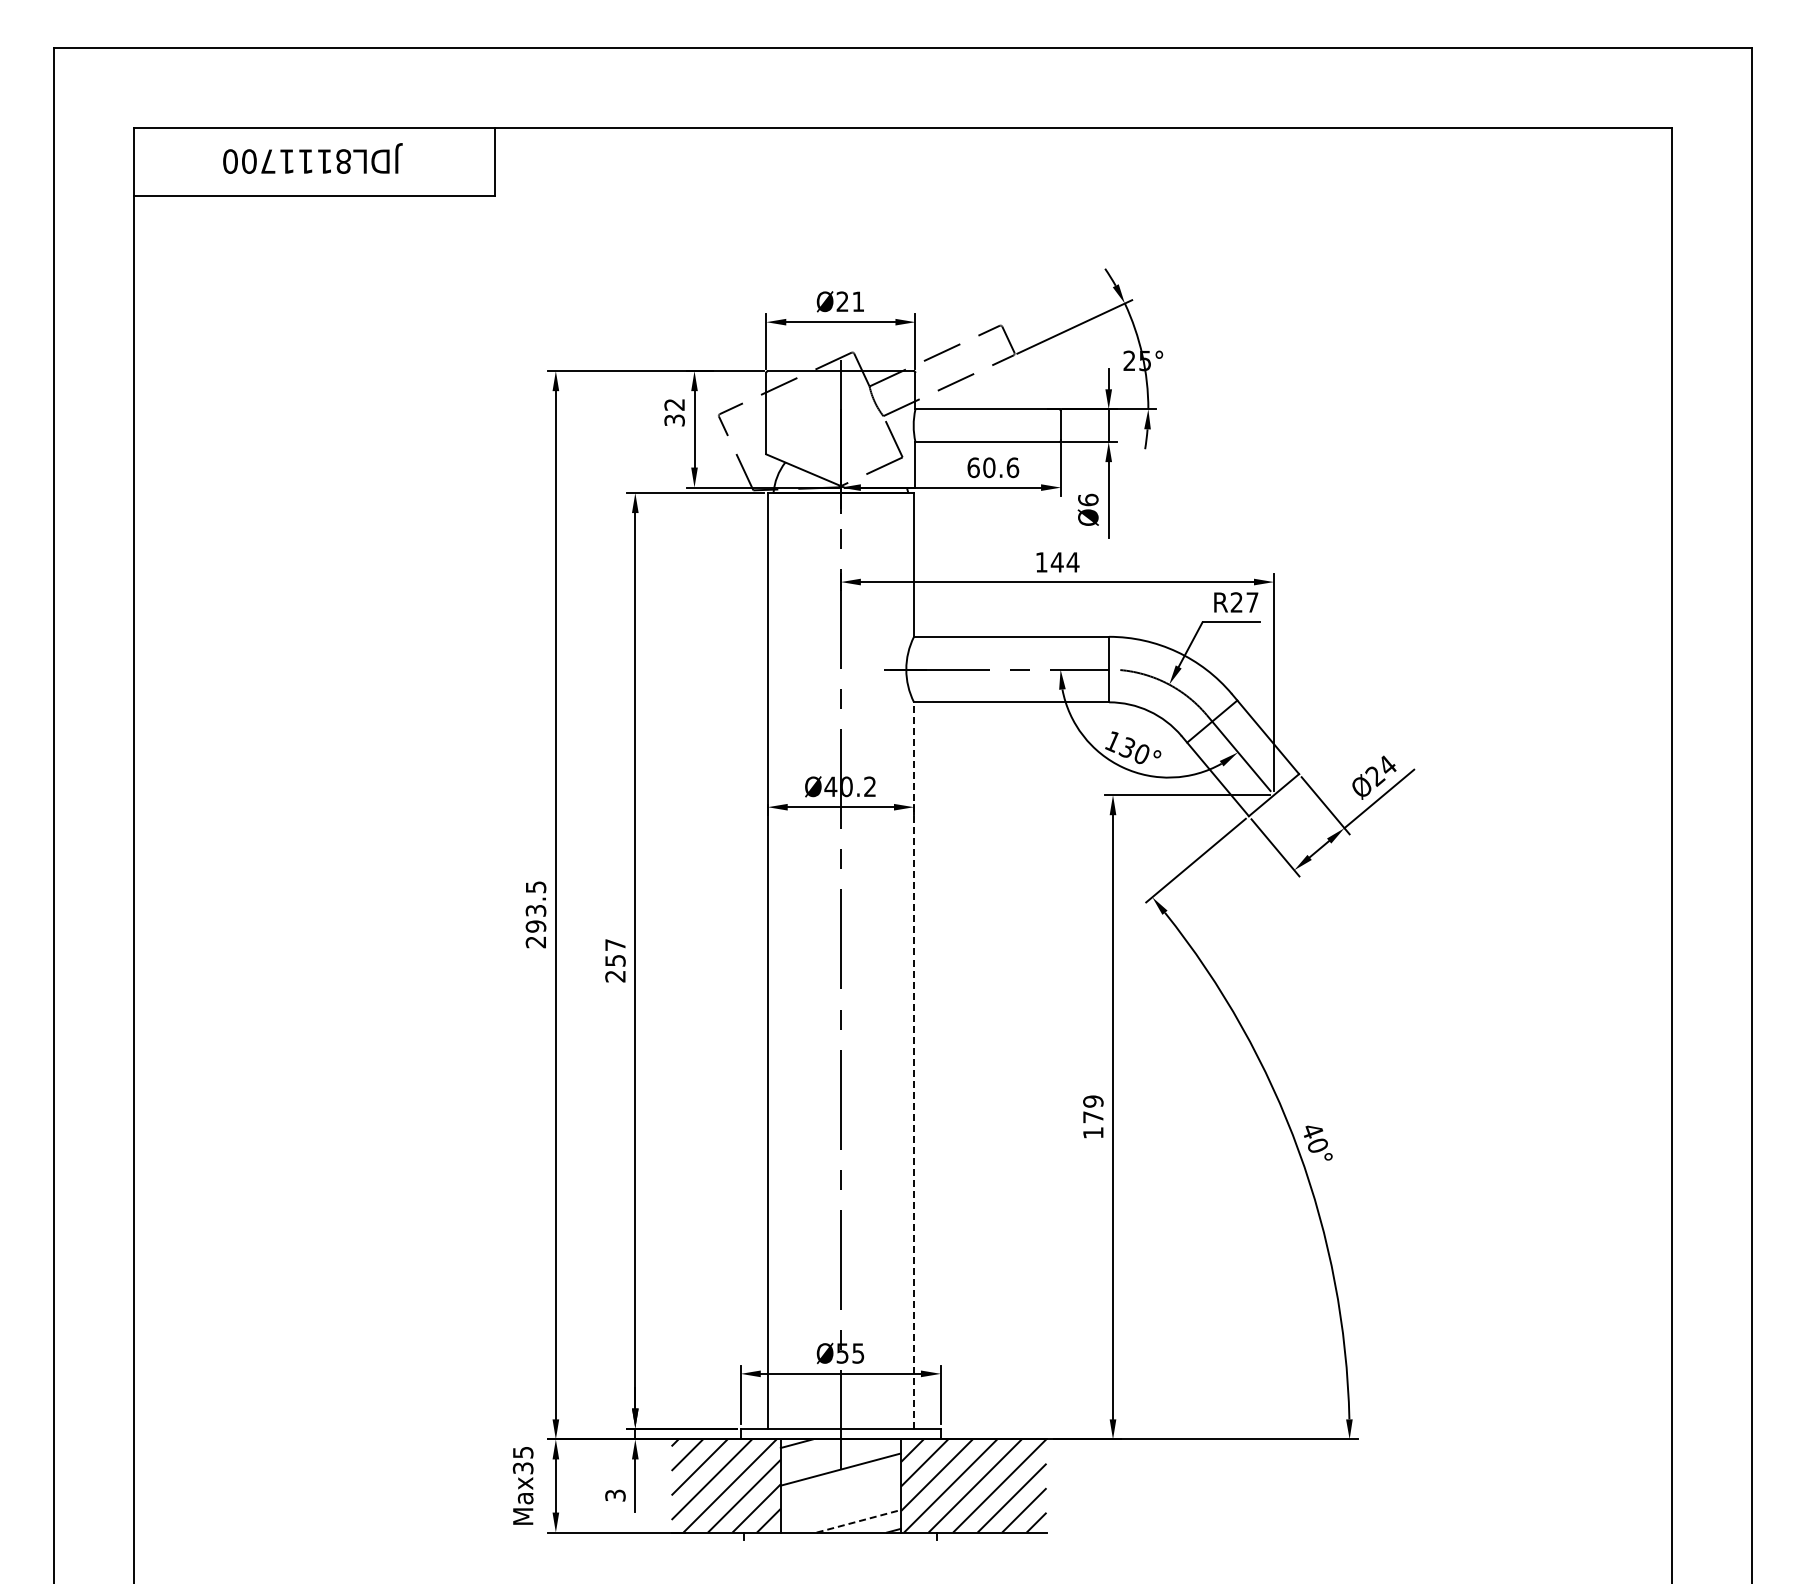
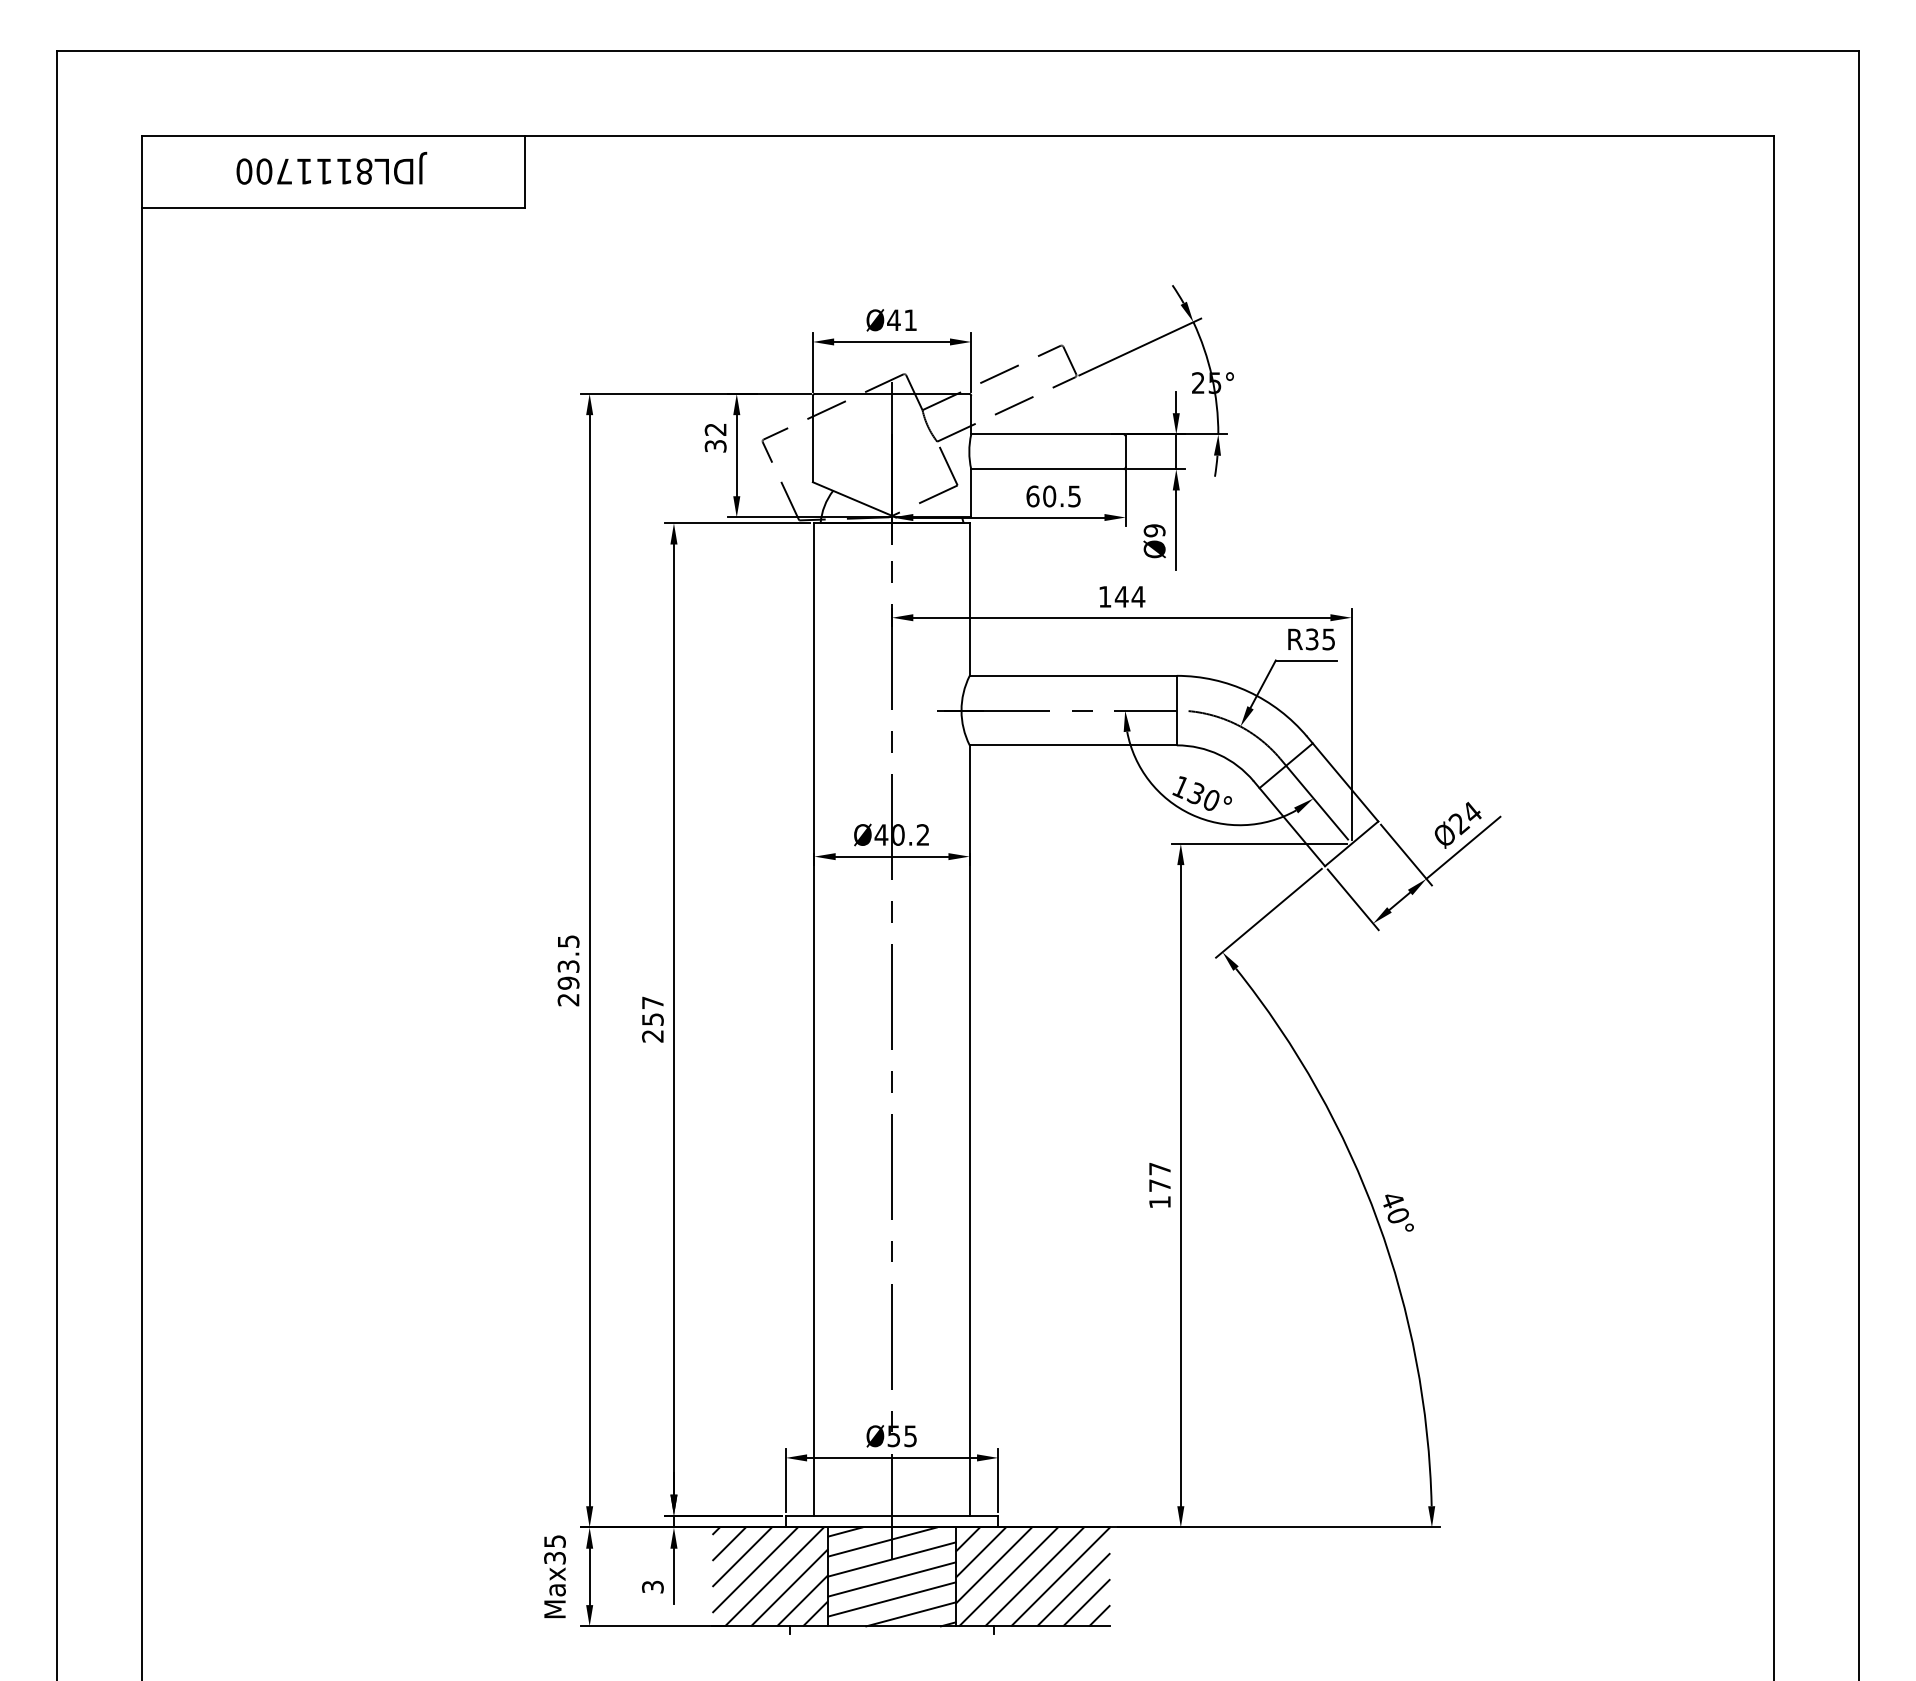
text: (842, 301) -> (893, 320), Ø21 -> Ø41
text: (1012, 467) -> (1074, 496), 60.6 -> 60.5
text: (1088, 499) -> (1154, 530), Ø6 -> Ø9
text: (1244, 602) -> (1320, 639), R27 -> R35
line: (914, 1064) -> (970, 1129), dashed -> solid
text: (1093, 1101) -> (1160, 1168), 179 -> 177
line: (831, 1452) -> (882, 1541), added
line: (840, 1488) -> (891, 1579), added
line: (840, 1507) -> (891, 1599), added
line: (858, 1521) -> (910, 1614), dashed -> solid

